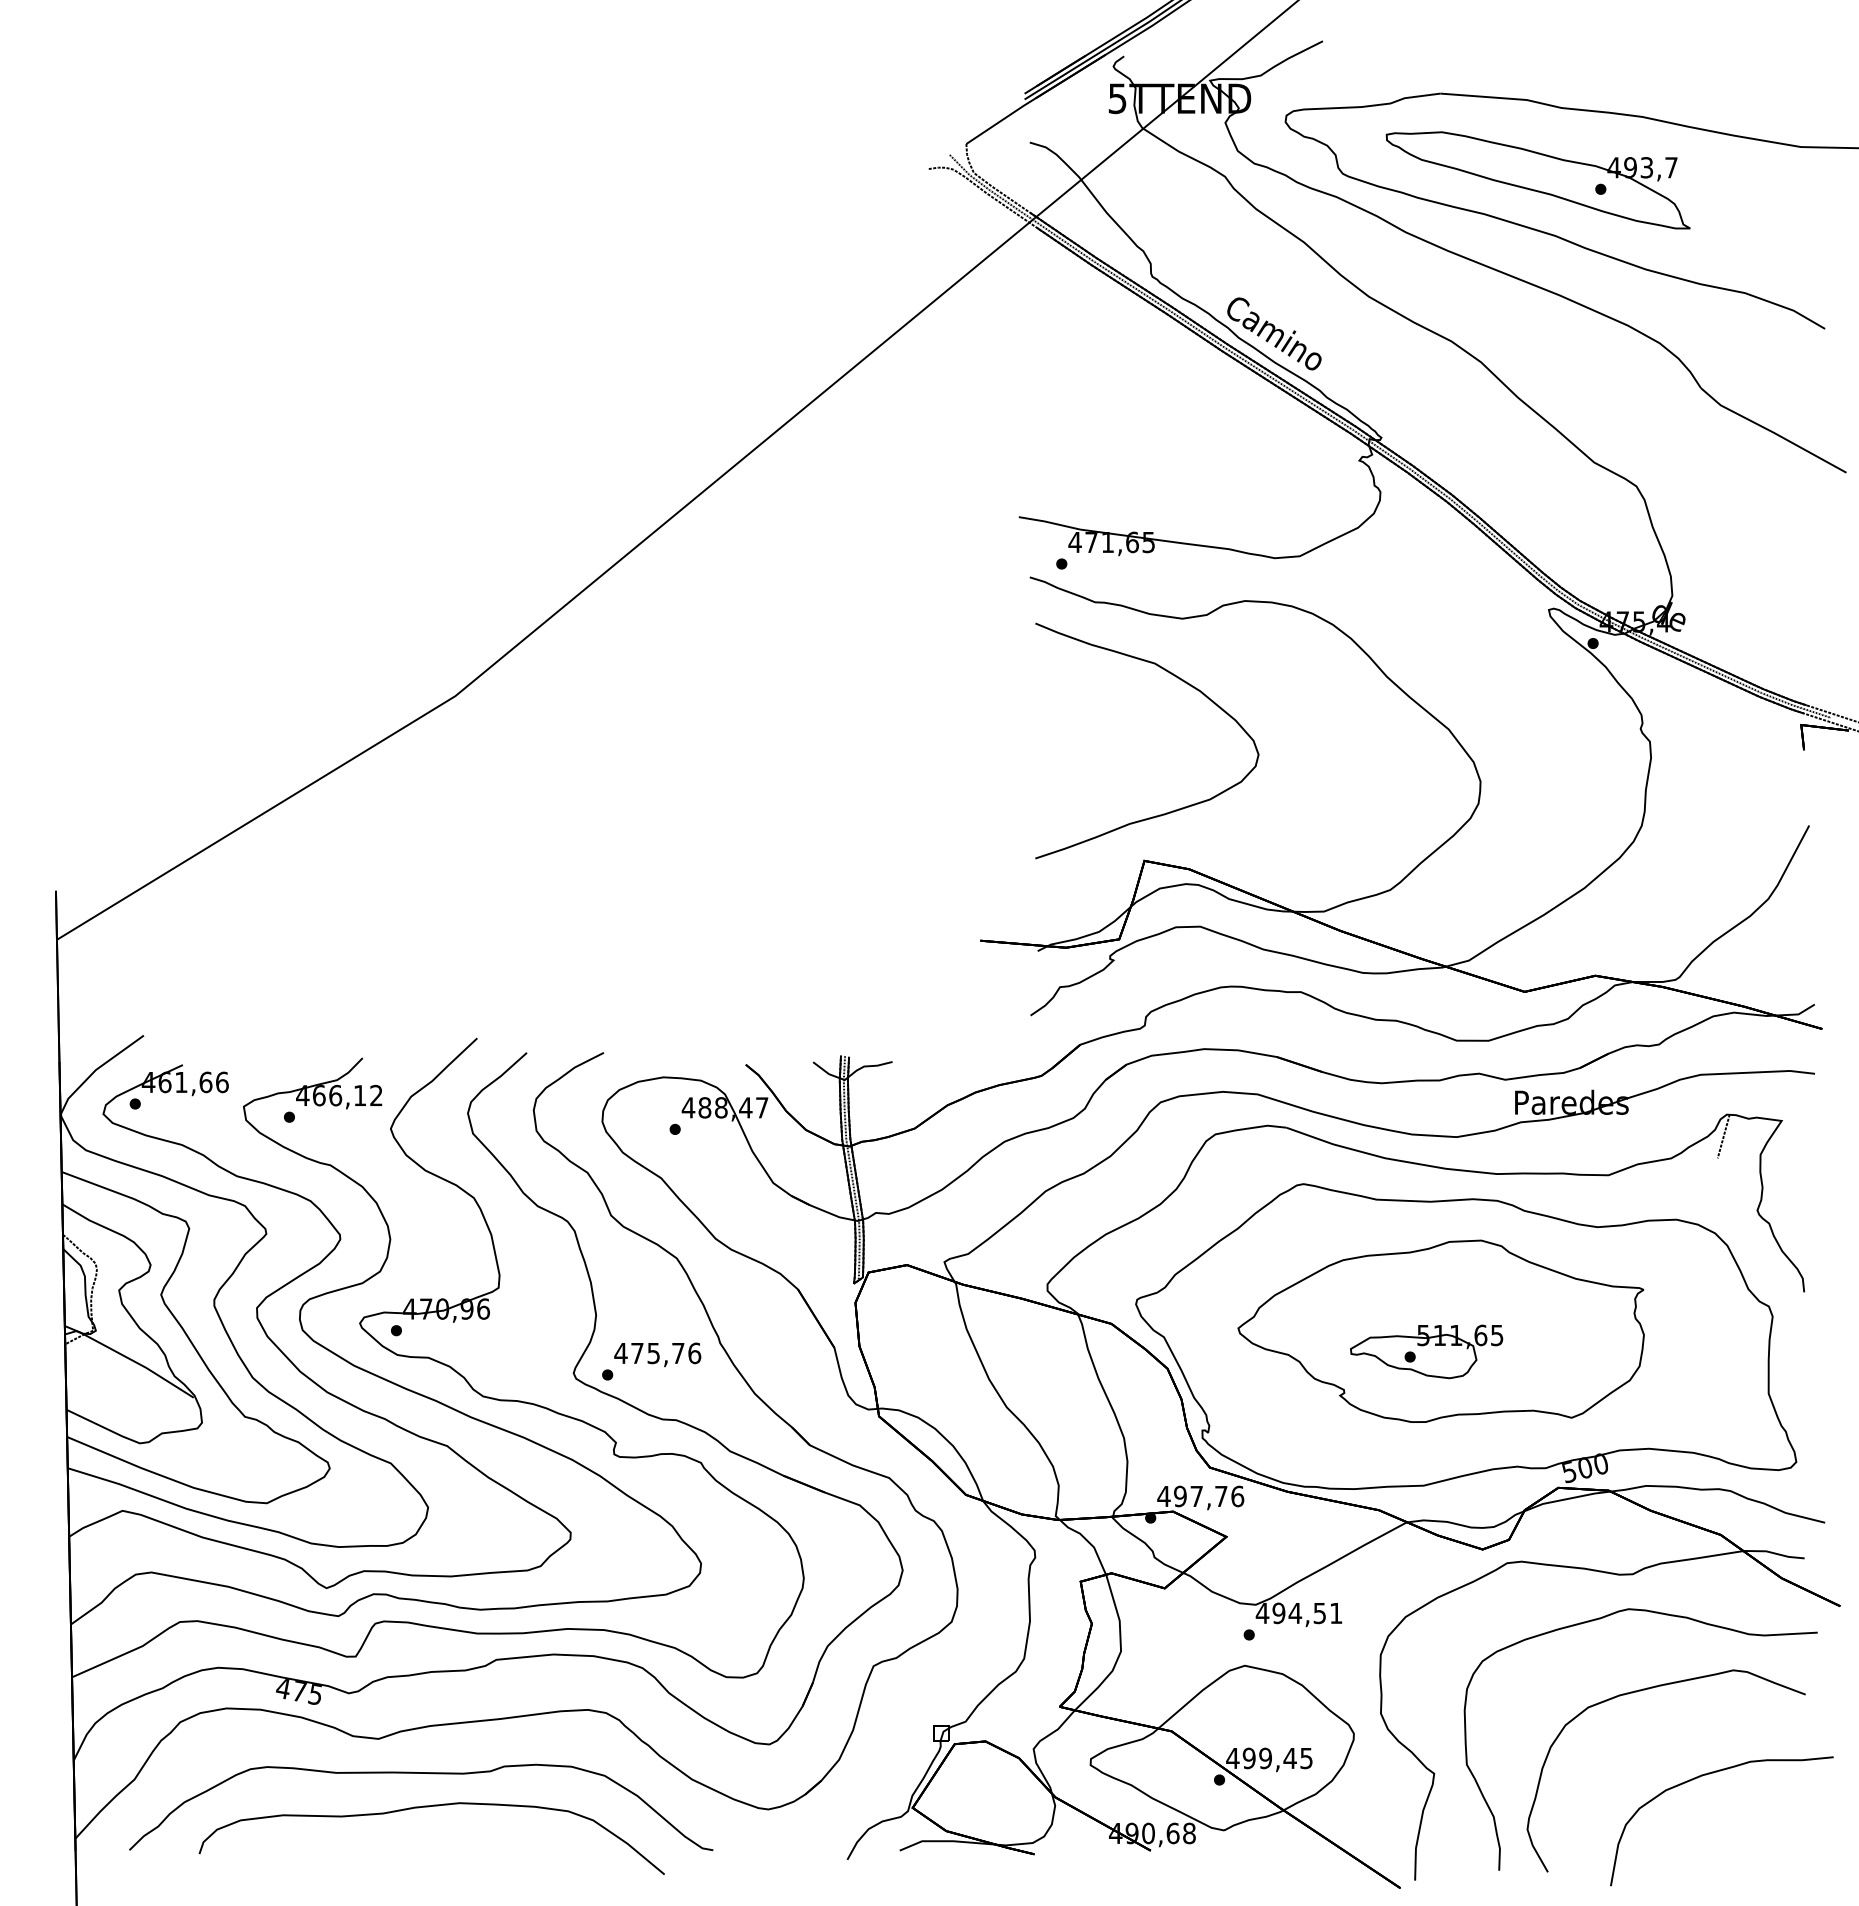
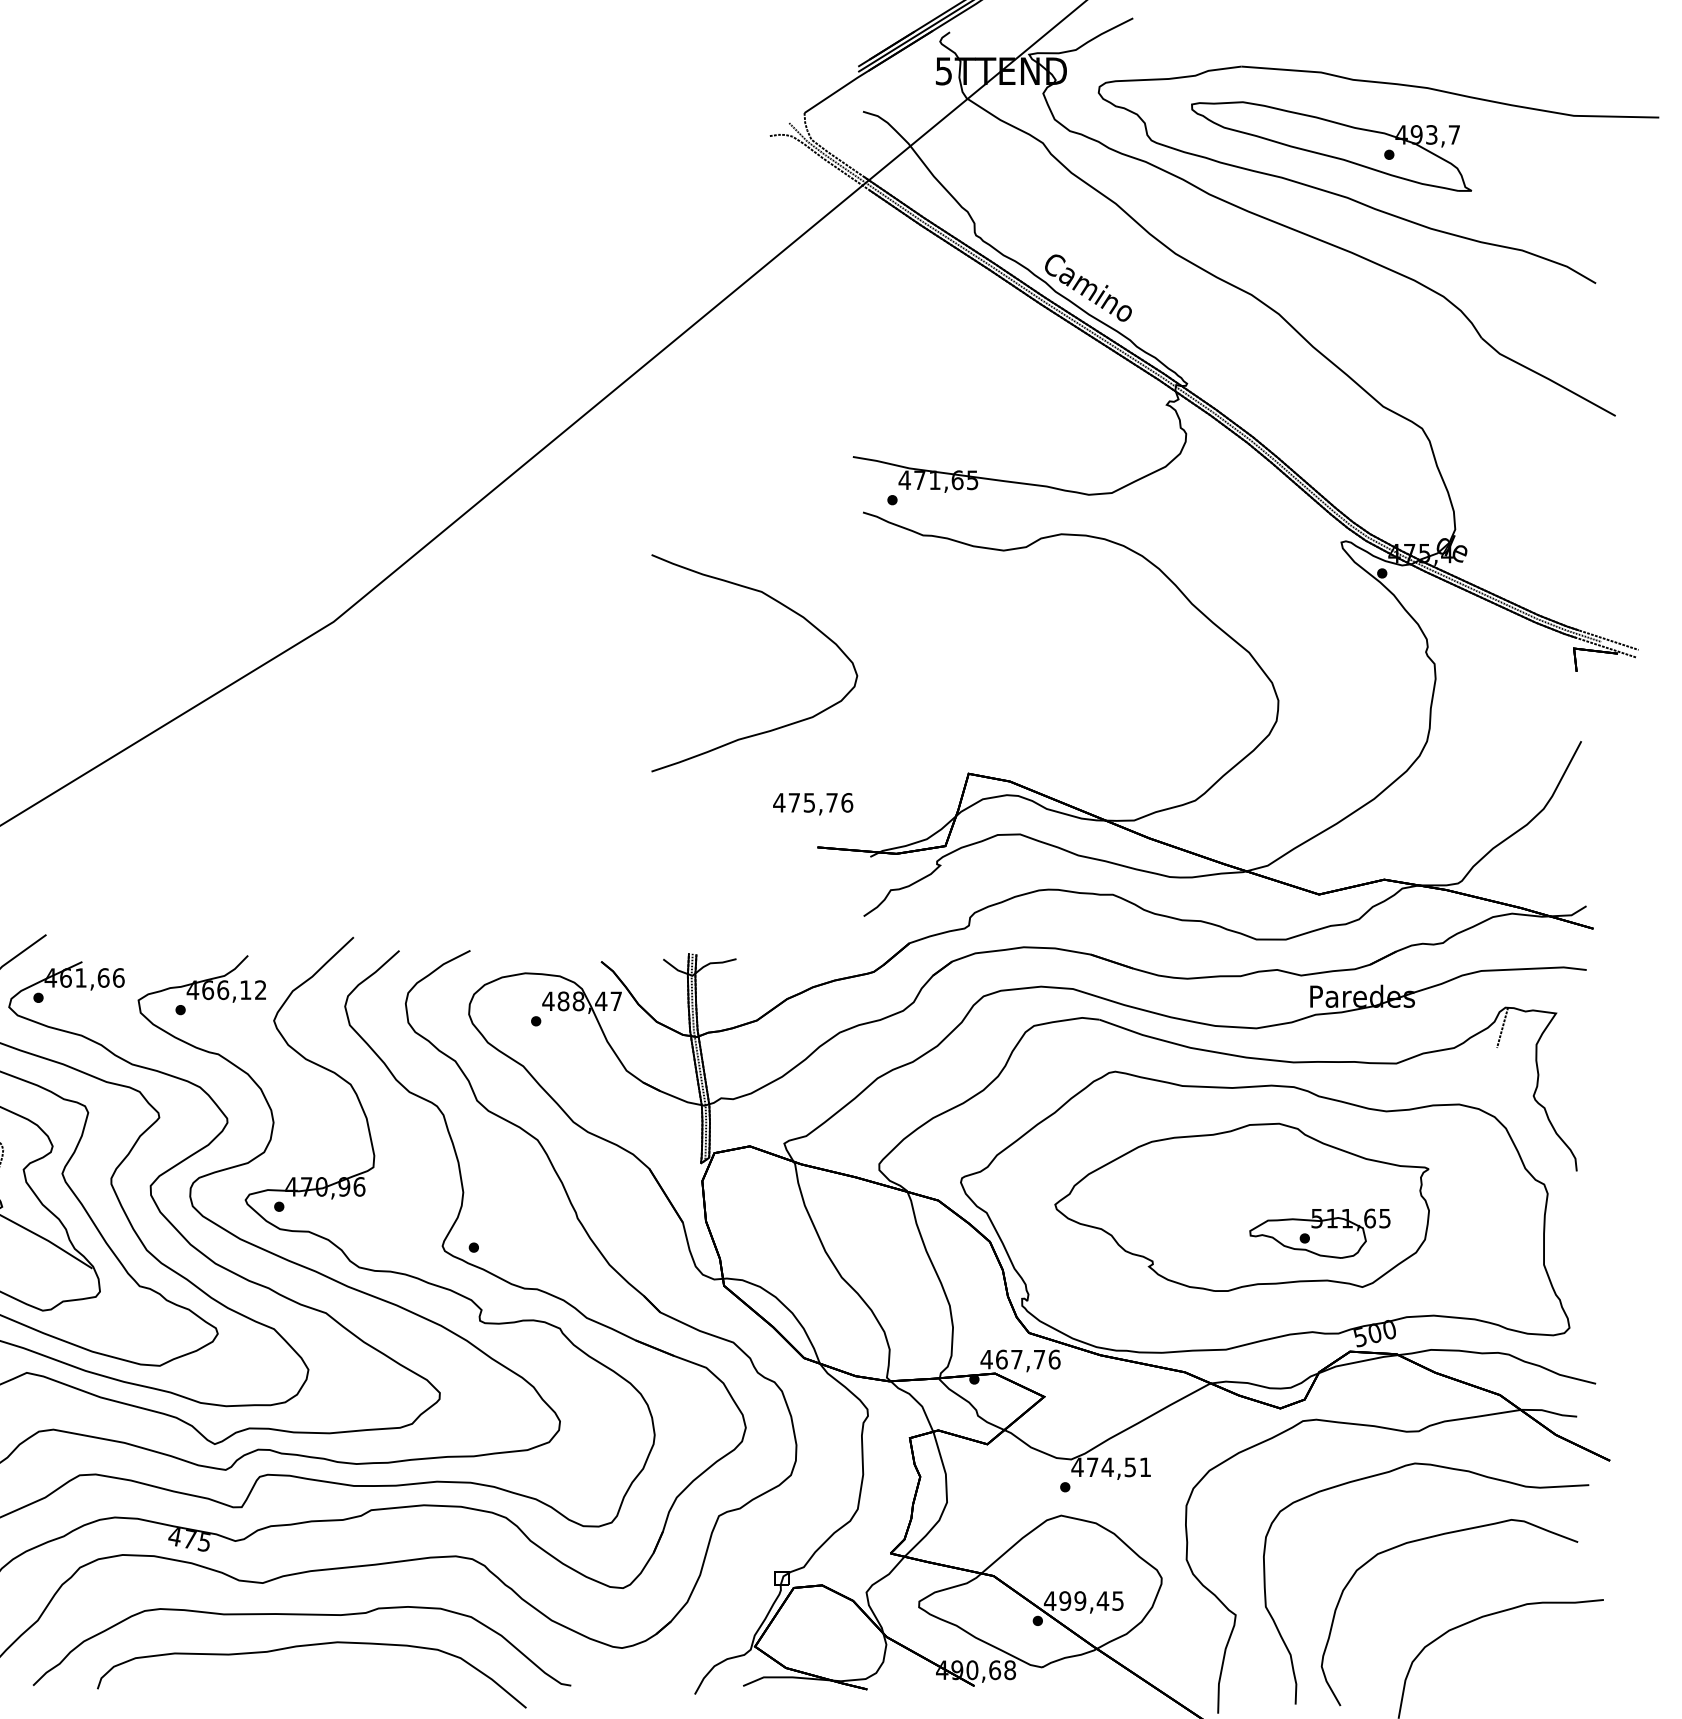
part: (1180, 680) -> (785, 607), moved
part: (1426, 1351) -> (1319, 1233), moved
text: (657, 1354) -> (812, 803), moved
text: (1180, 1496) -> (1001, 1359), 497,76 -> 467,76
text: (1278, 1613) -> (1092, 1467), 494,51 -> 474,51

